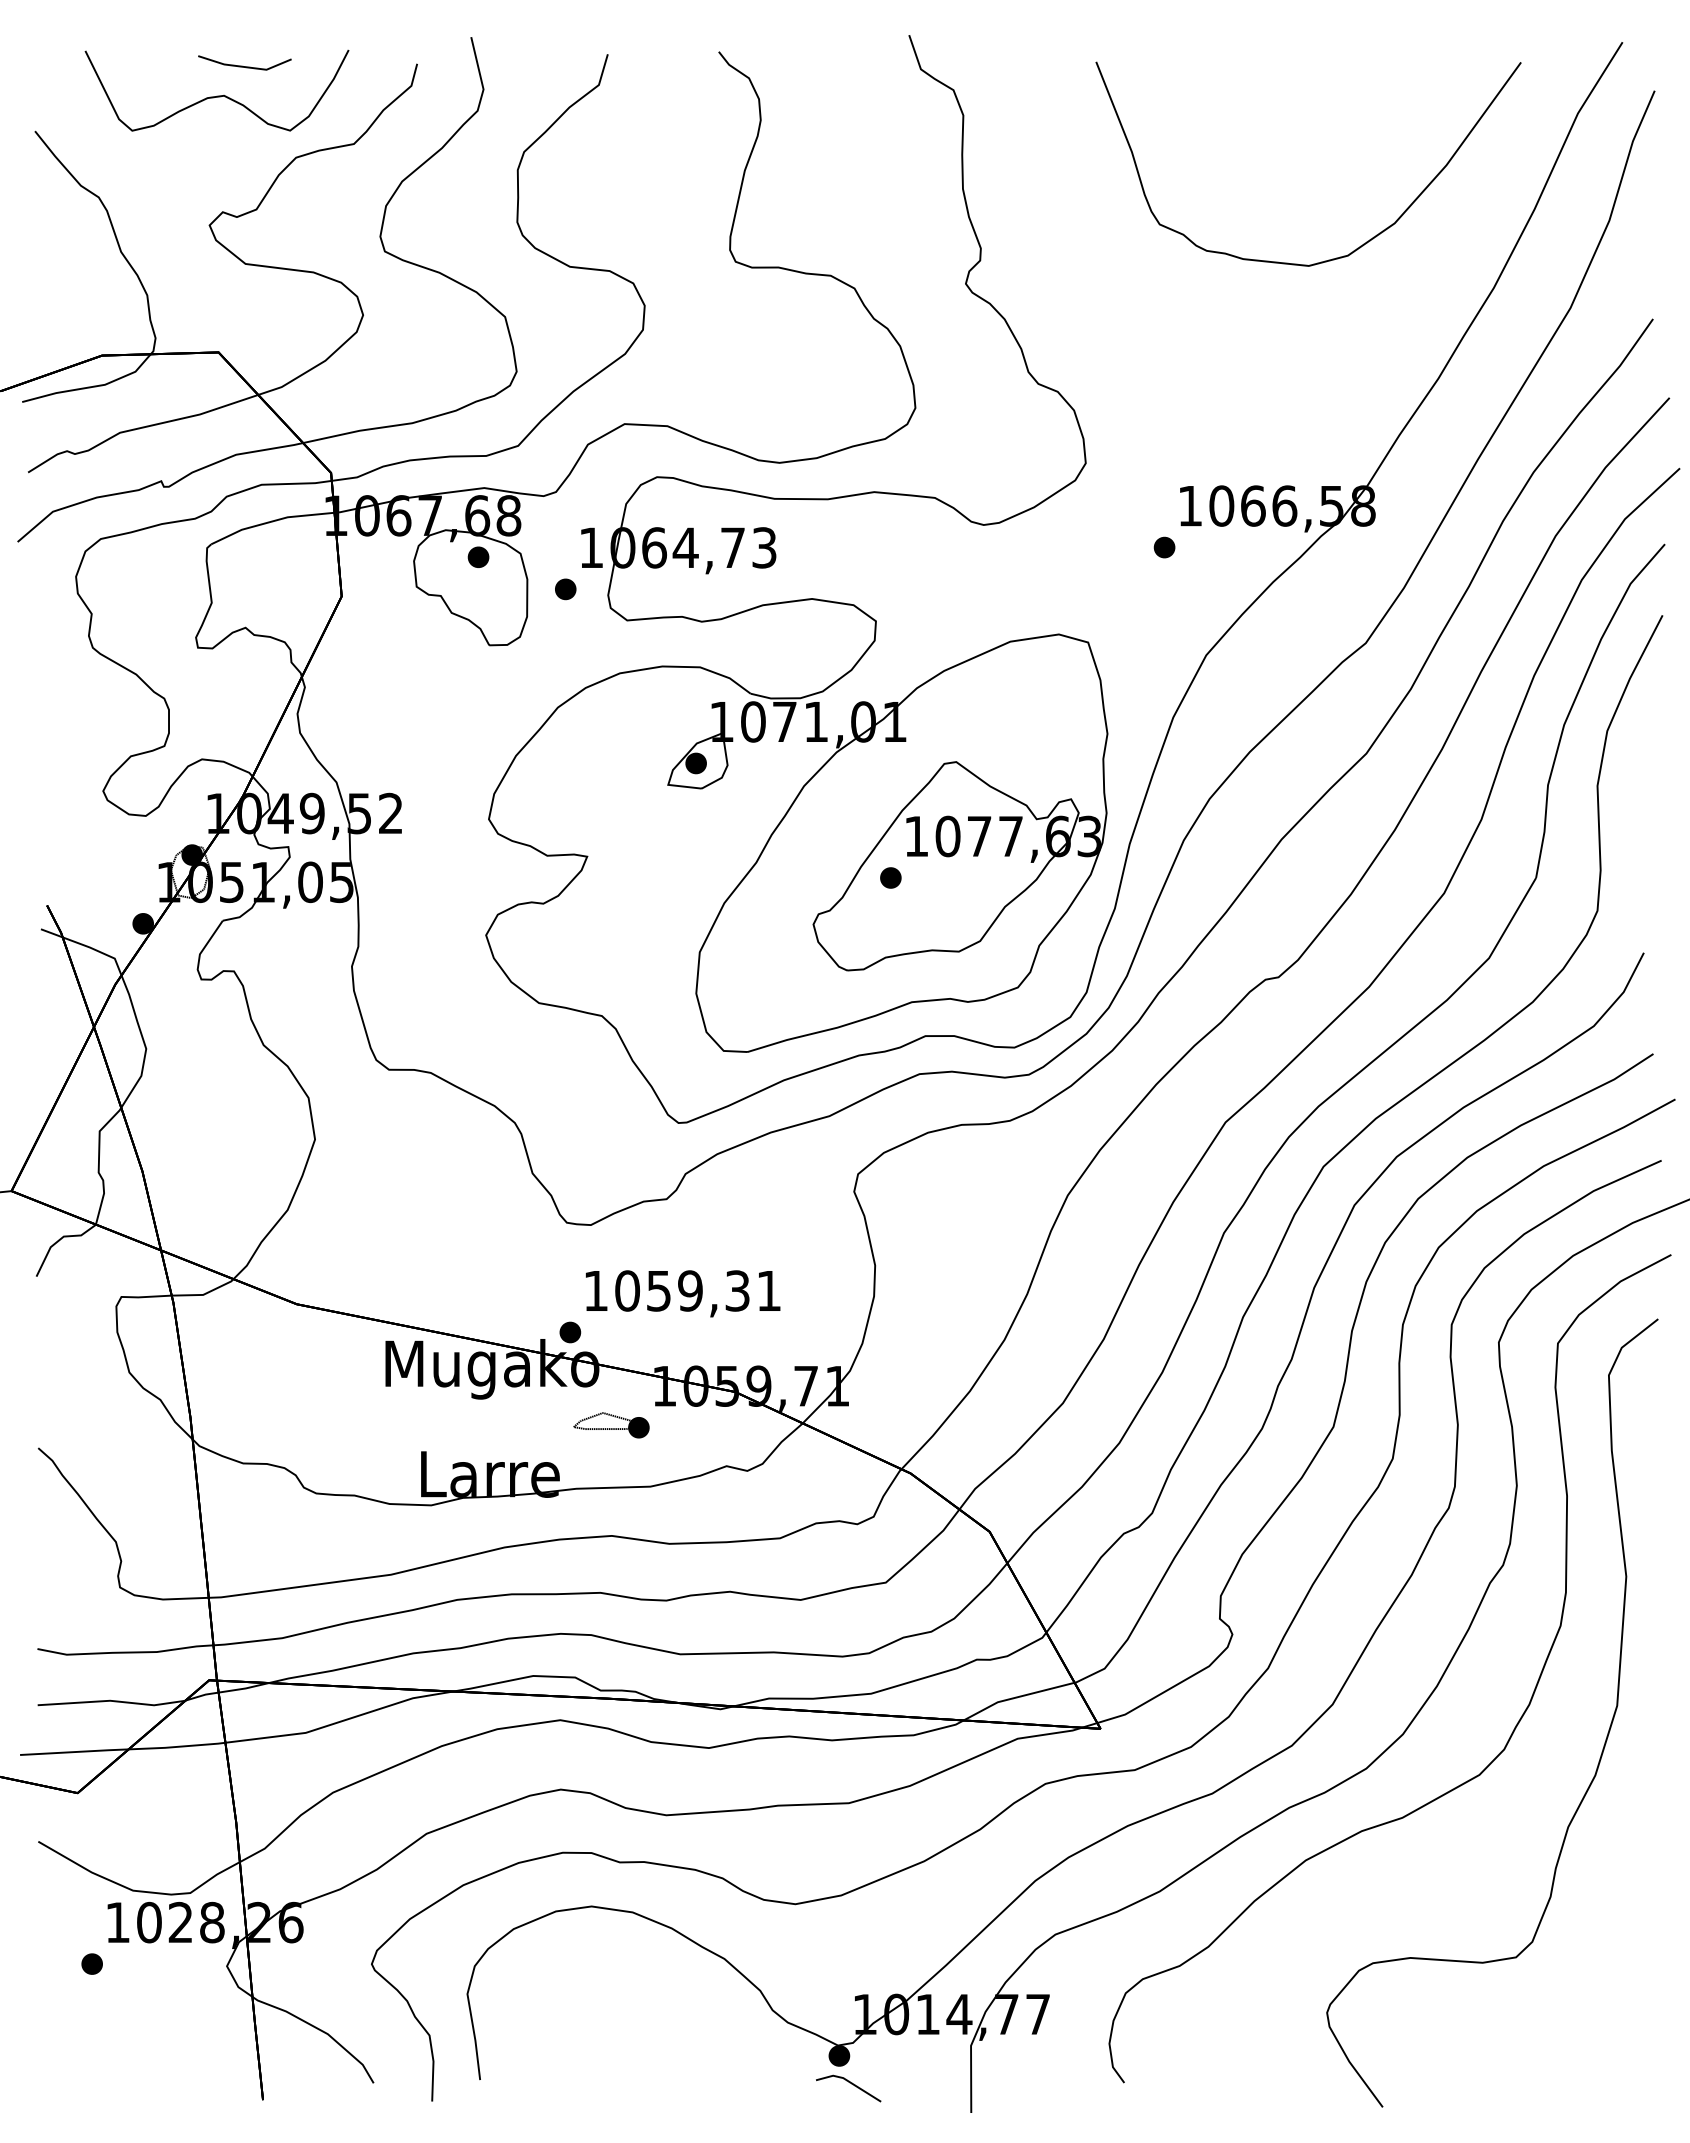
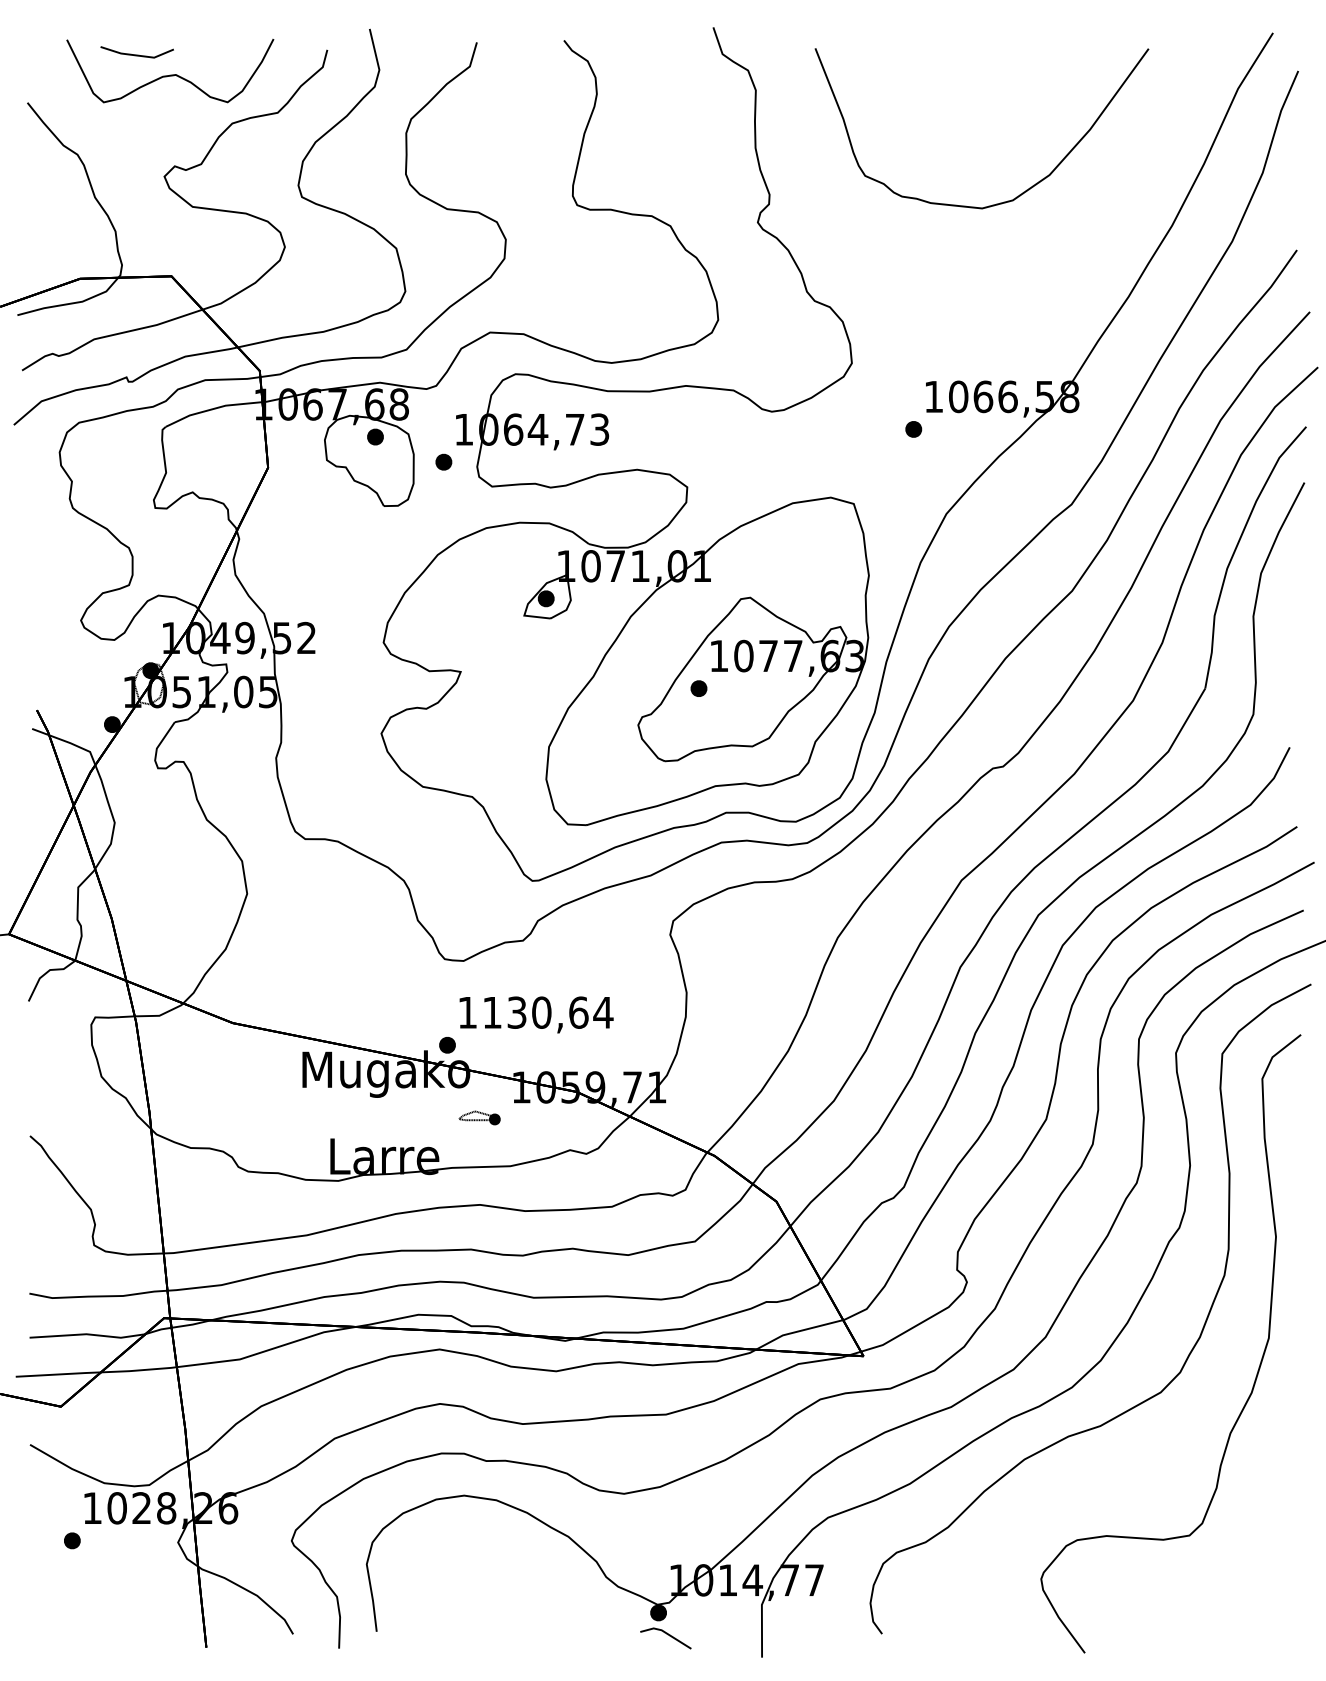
line: (242, 65) -> (135, 54), moved
curve: (1363, 243) -> (1025, 190), moved
text: (698, 1290) -> (548, 1012), 1059,31 -> 1130,64
part: (611, 1425) -> (479, 1118), size x0.7

